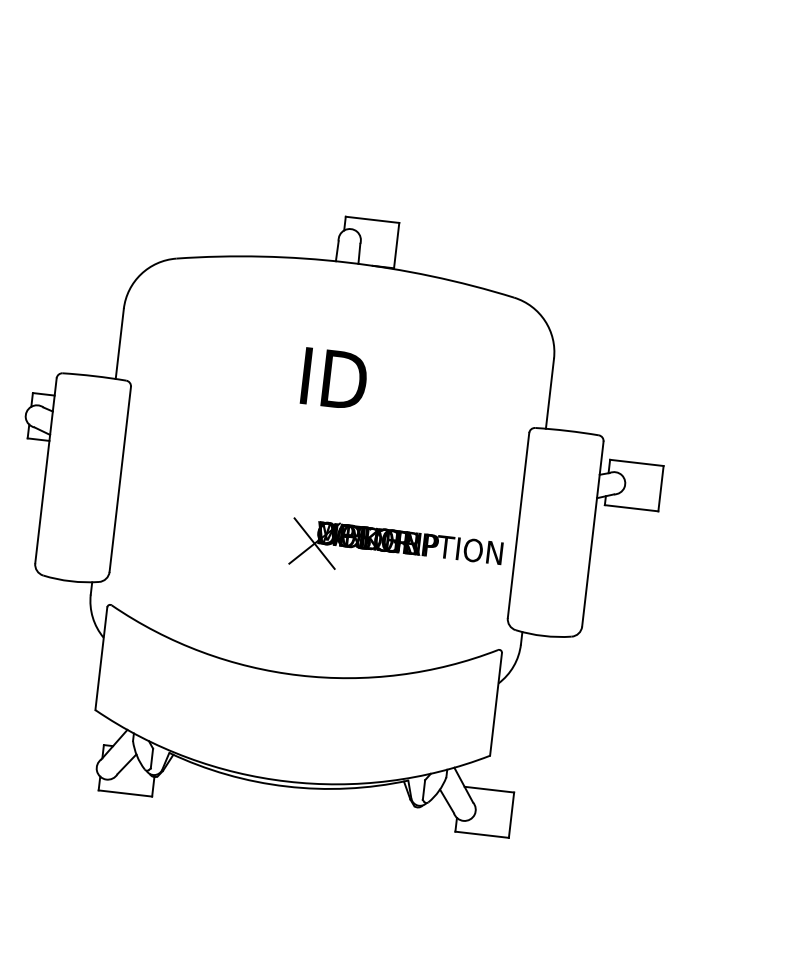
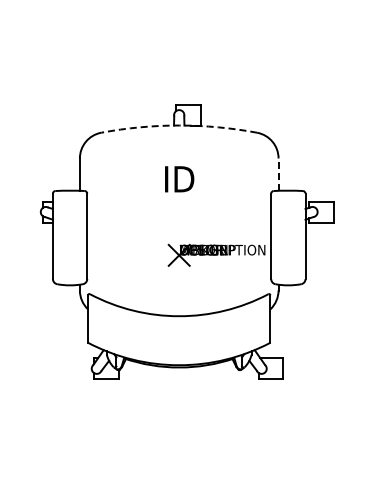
arc: (347, 262) -> (179, 125), solid -> dashed
line: (549, 393) -> (278, 174), solid -> dashed

